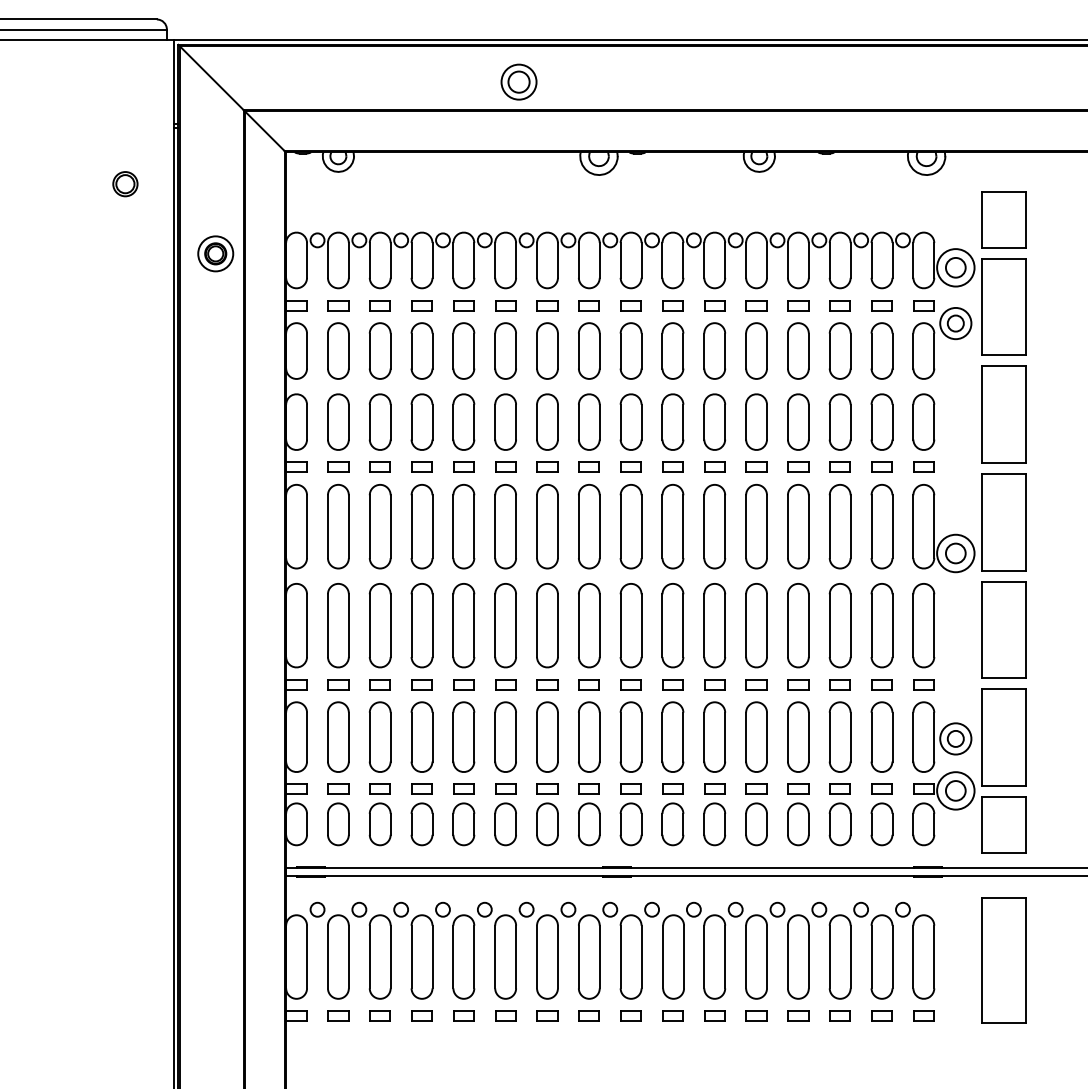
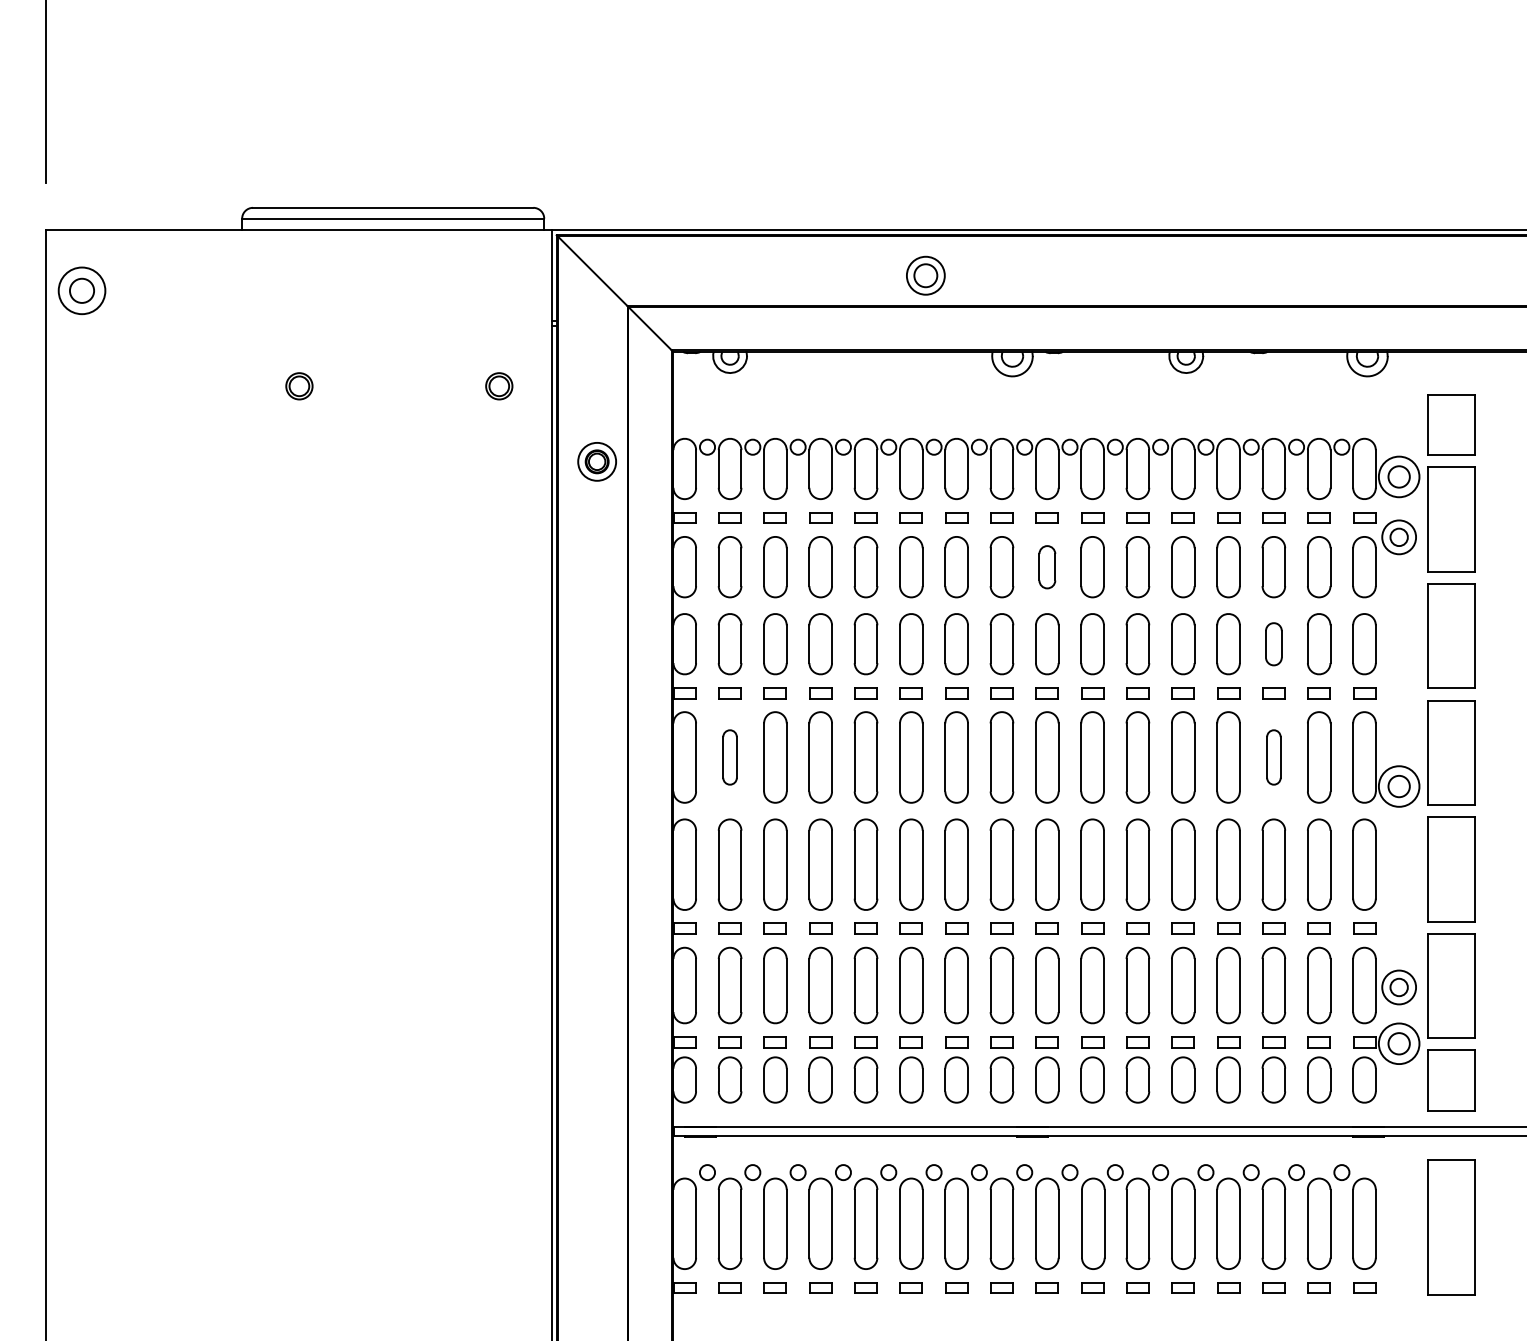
part: (631, 351) -> (1047, 567), size x0.7
part: (839, 422) -> (1273, 644), size x0.7
part: (337, 526) -> (729, 757), size x0.6
part: (839, 526) -> (1273, 757), size x0.6

